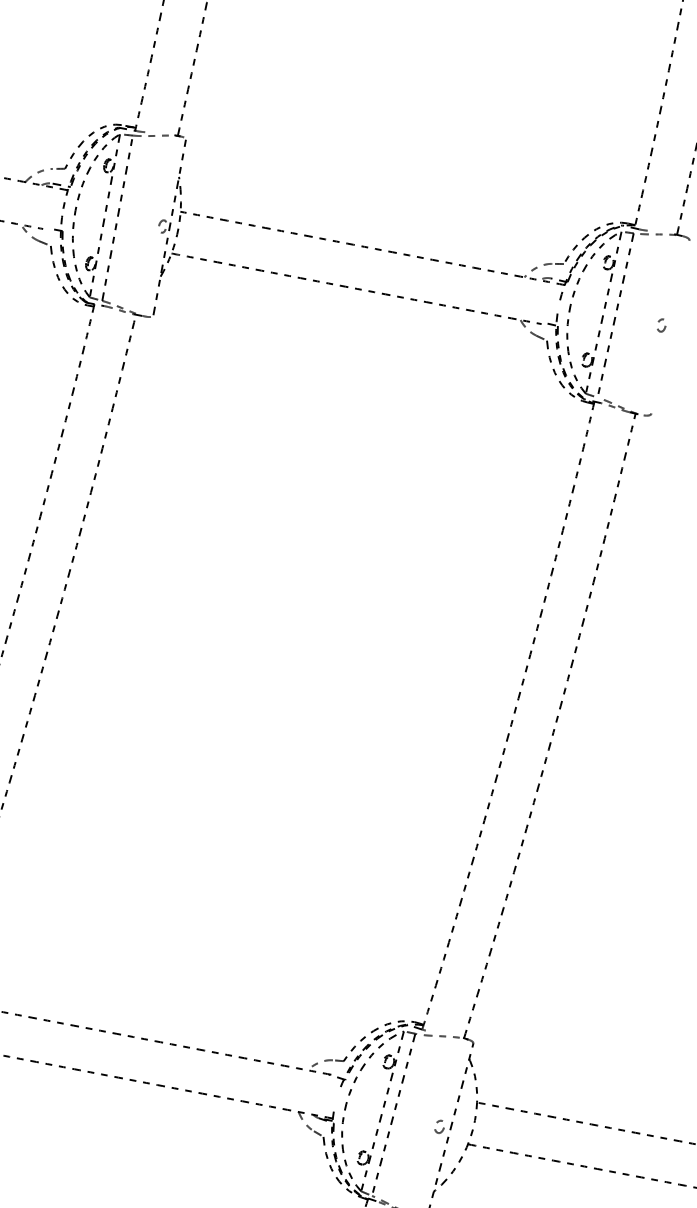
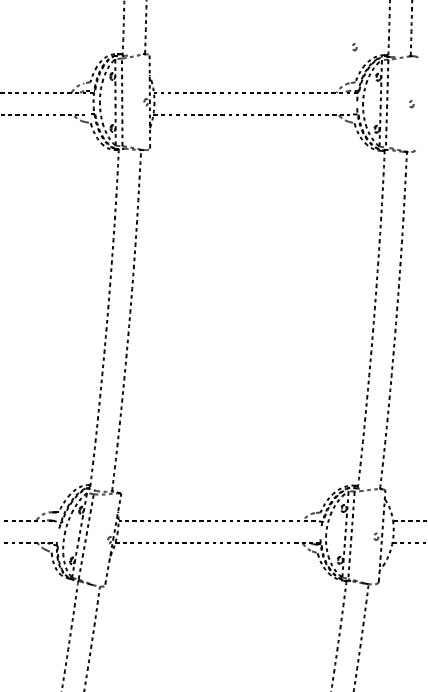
part: (574, 198) -> (354, 47), added

